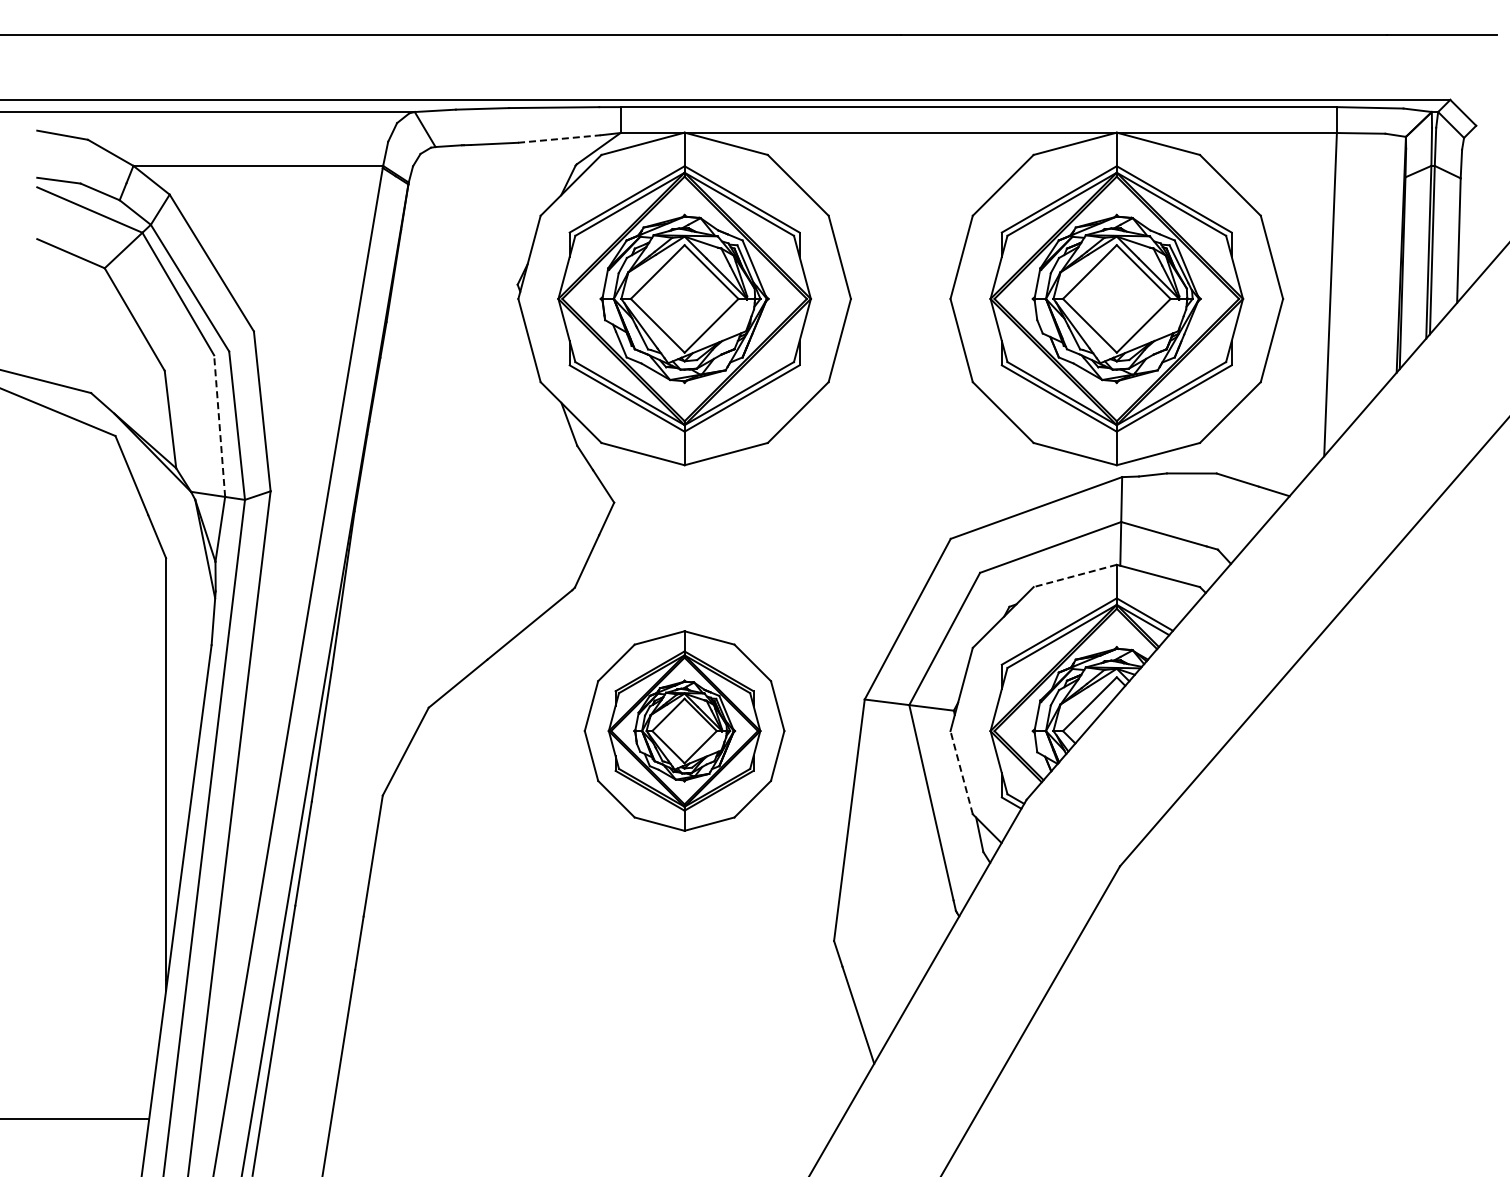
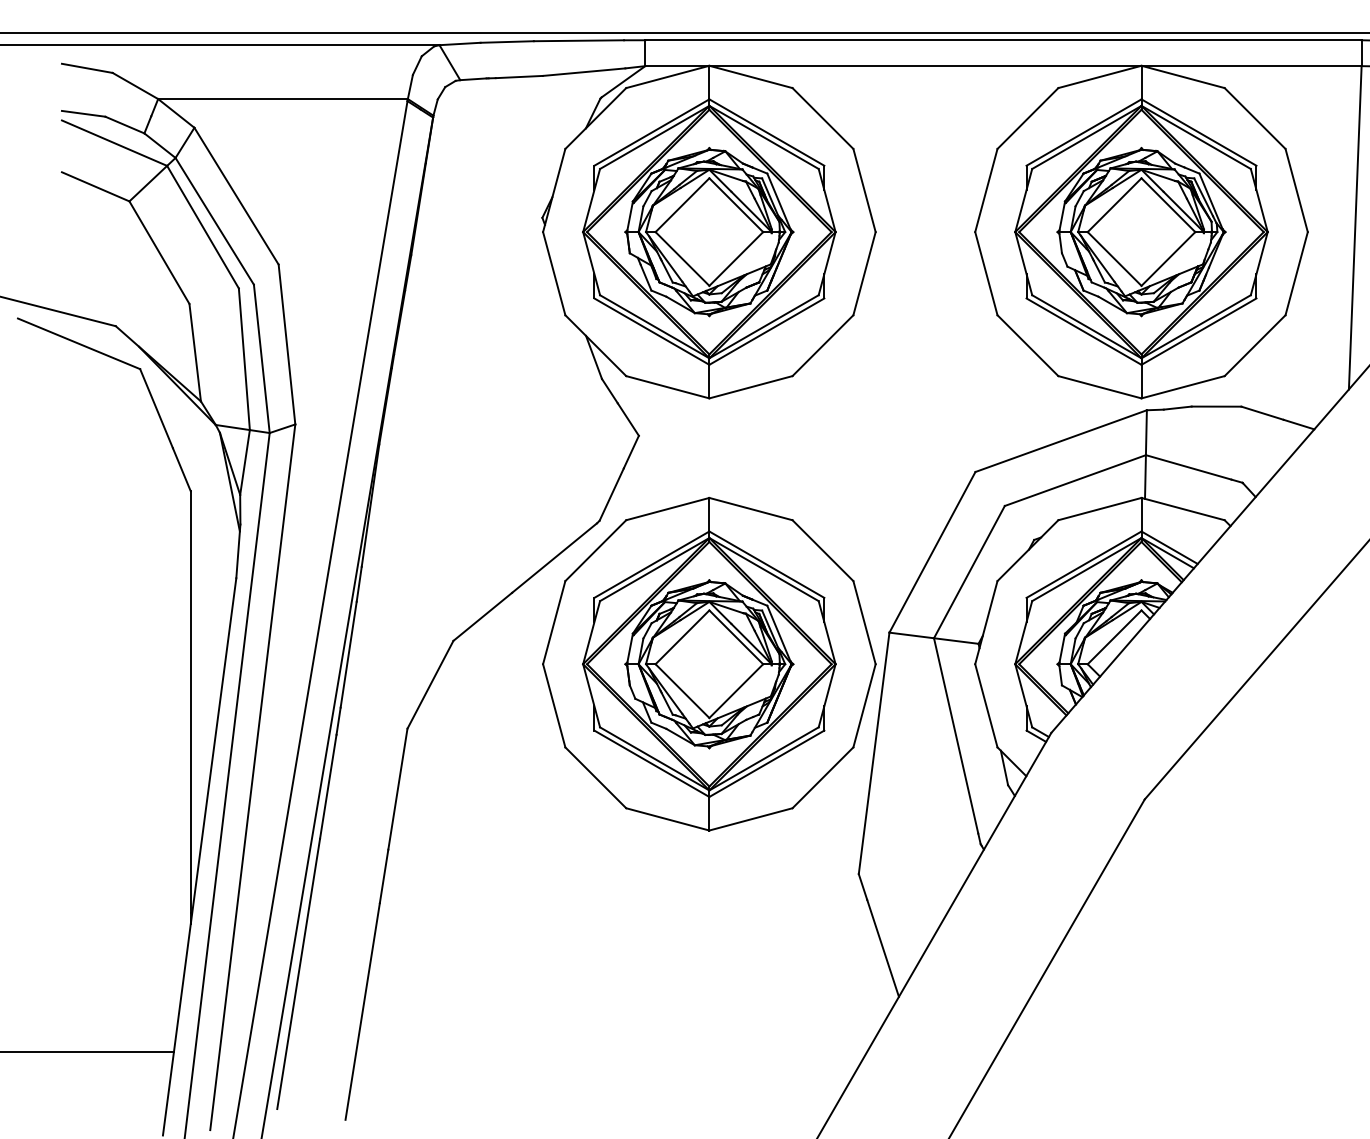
line: (559, 138) -> (584, 71), dashed -> solid
line: (219, 425) -> (244, 358), dashed -> solid
line: (1074, 576) -> (1099, 509), dashed -> solid
part: (684, 730) -> (709, 663), size x1.67
line: (961, 772) -> (986, 705), dashed -> solid

